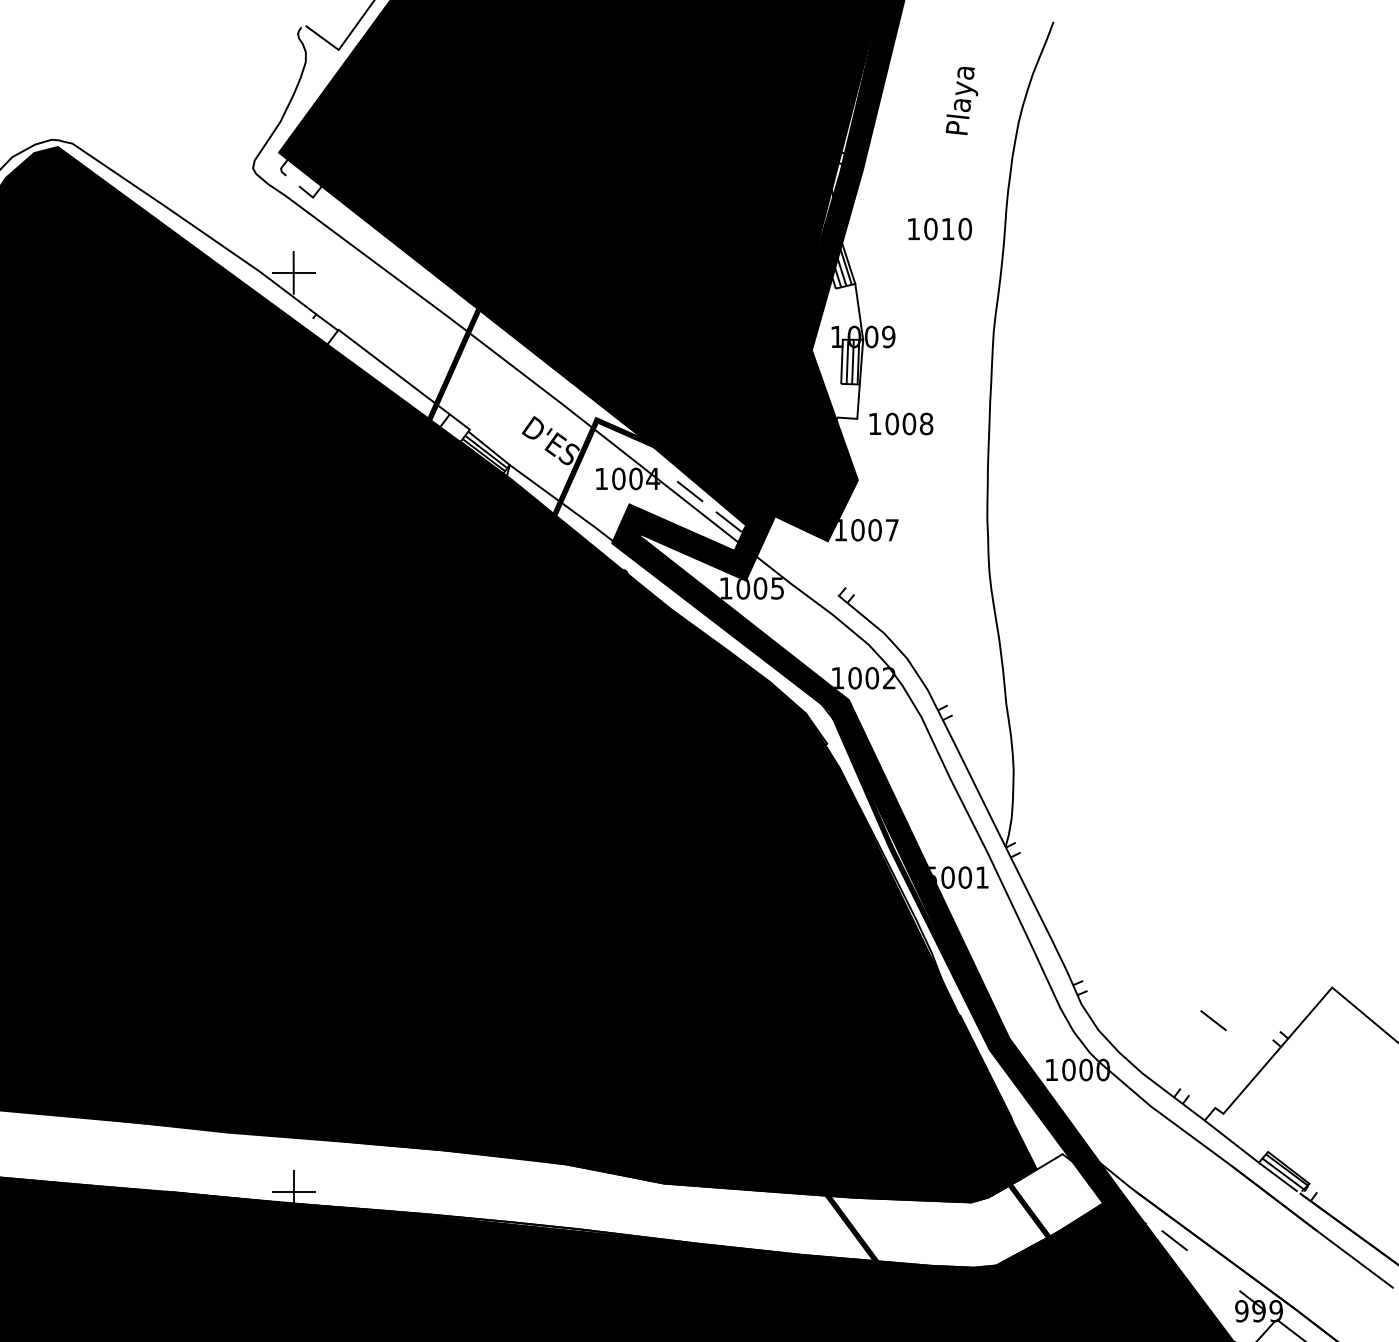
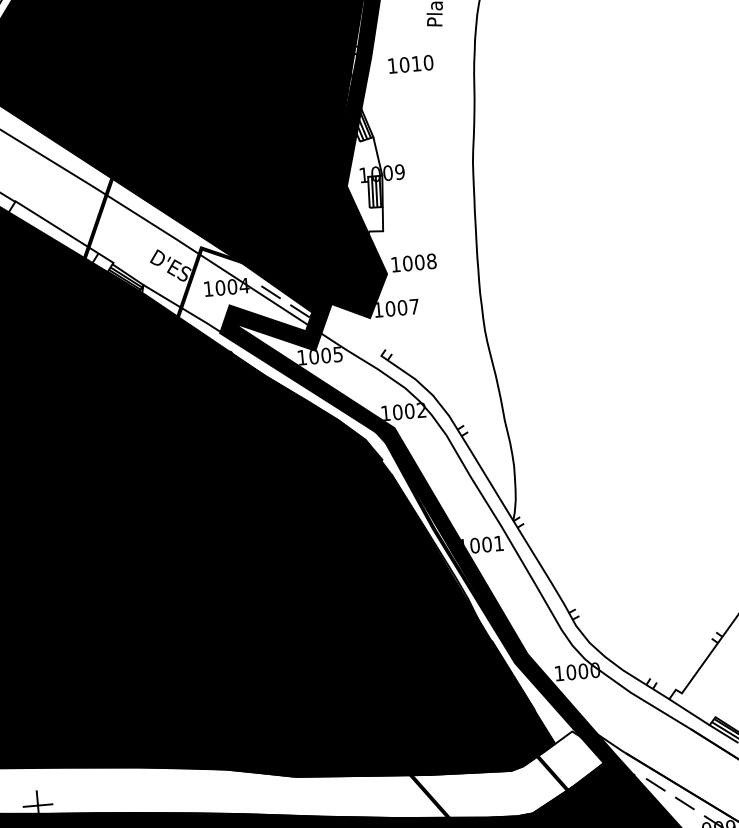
text: (939, 228) -> (410, 63), moved
text: (901, 423) -> (414, 262), moved
text: (933, 874) -> (464, 544), 5001 -> 1001
line: (1213, 1020) -> (684, 803), moved

